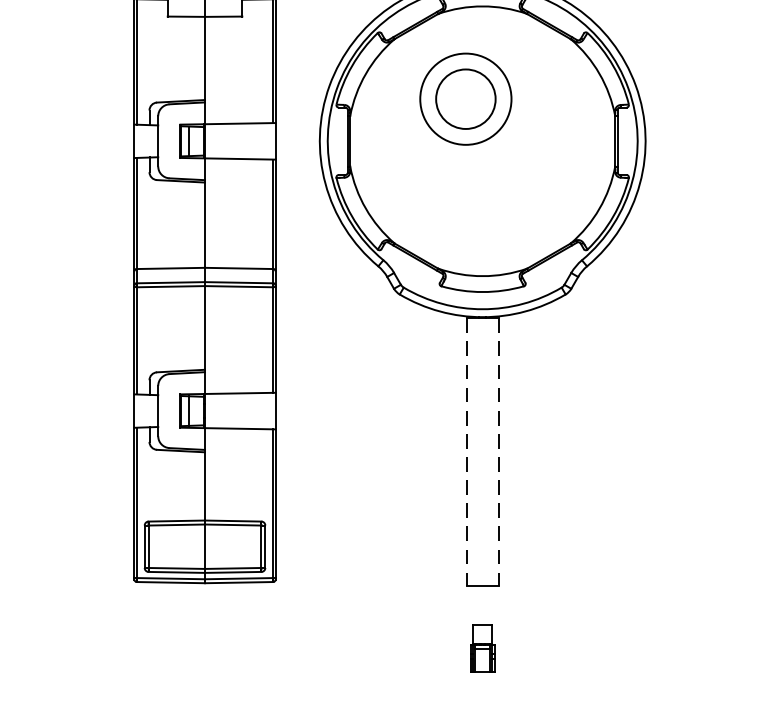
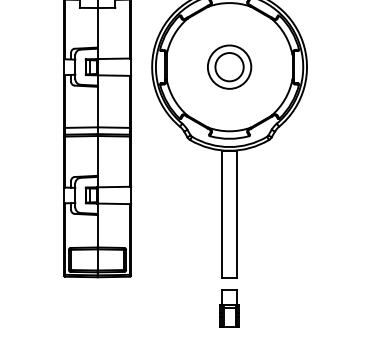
part: (465, 97) -> (229, 66), moved
line: (467, 451) -> (222, 214), dashed -> solid
line: (499, 451) -> (237, 214), dashed -> solid
part: (482, 648) -> (229, 308), size x1.67

